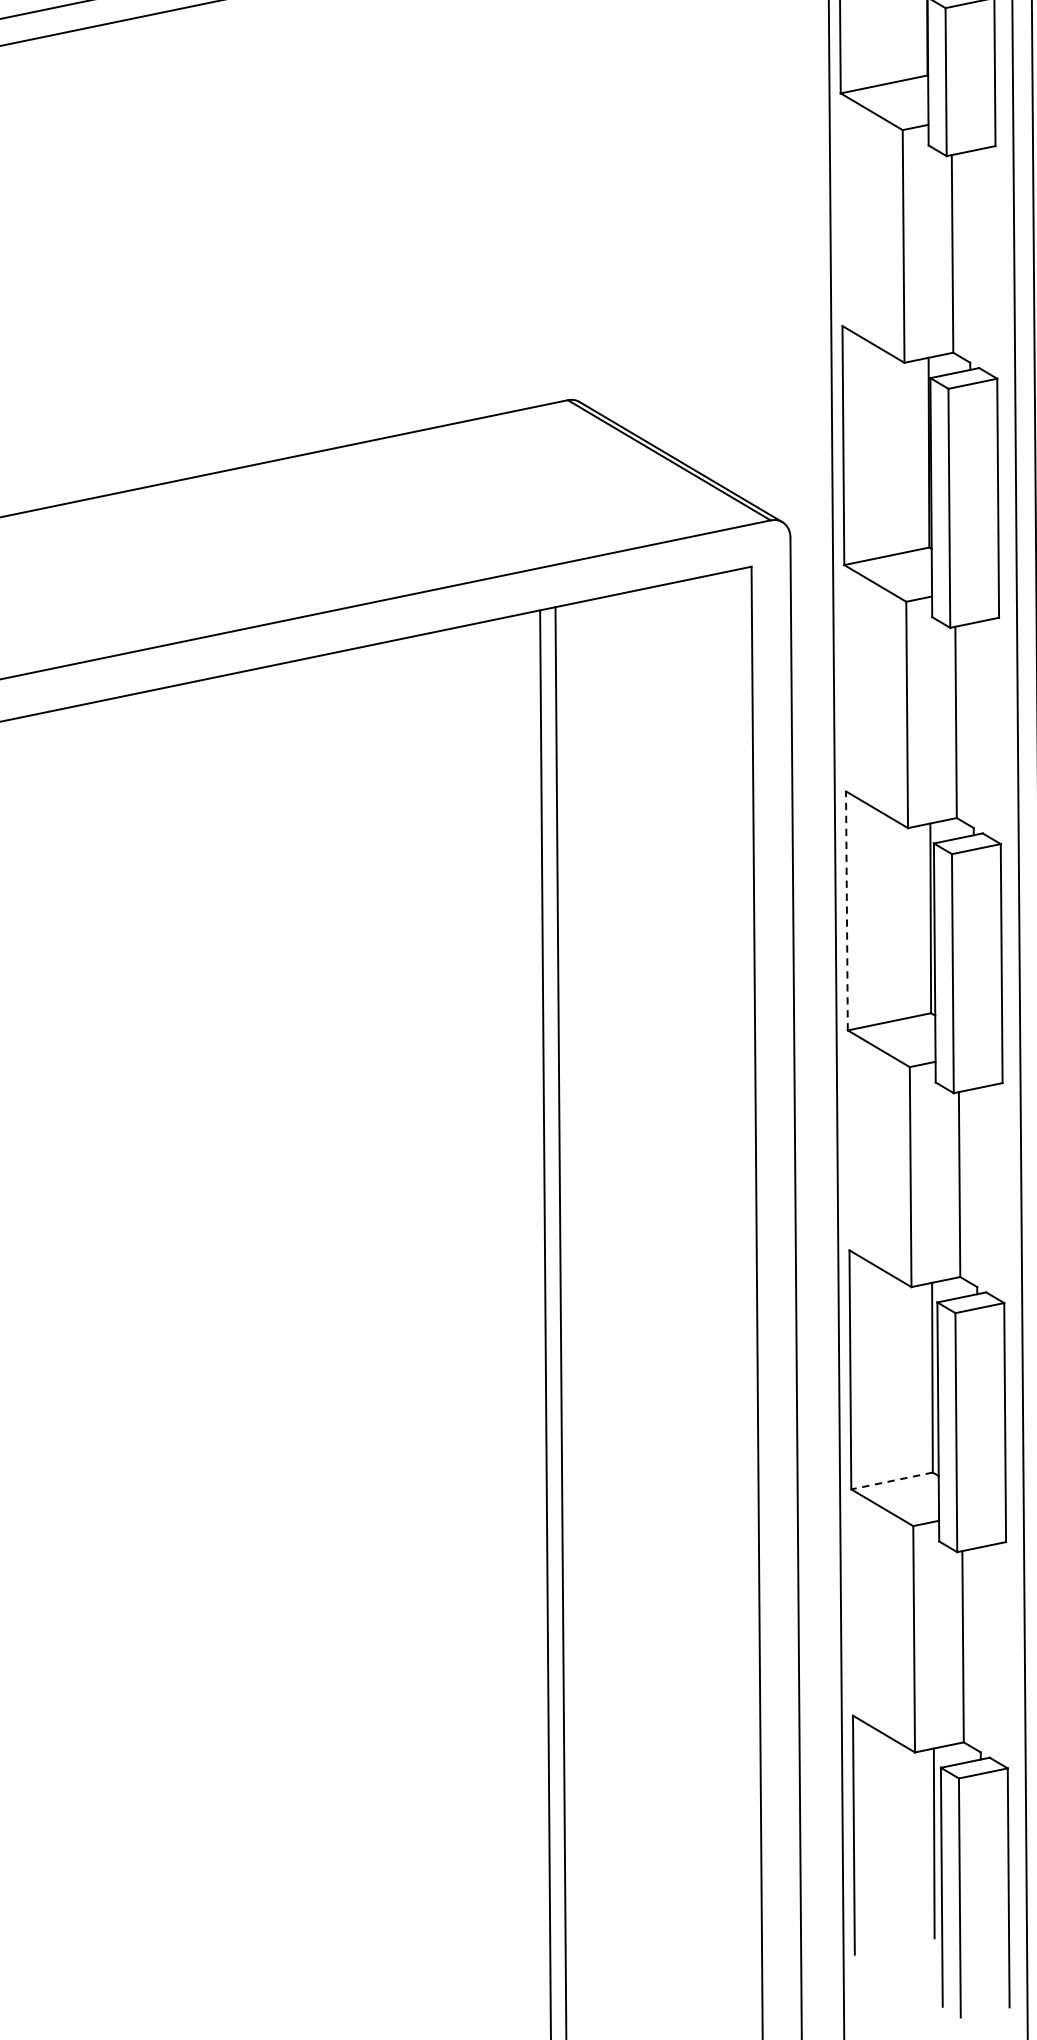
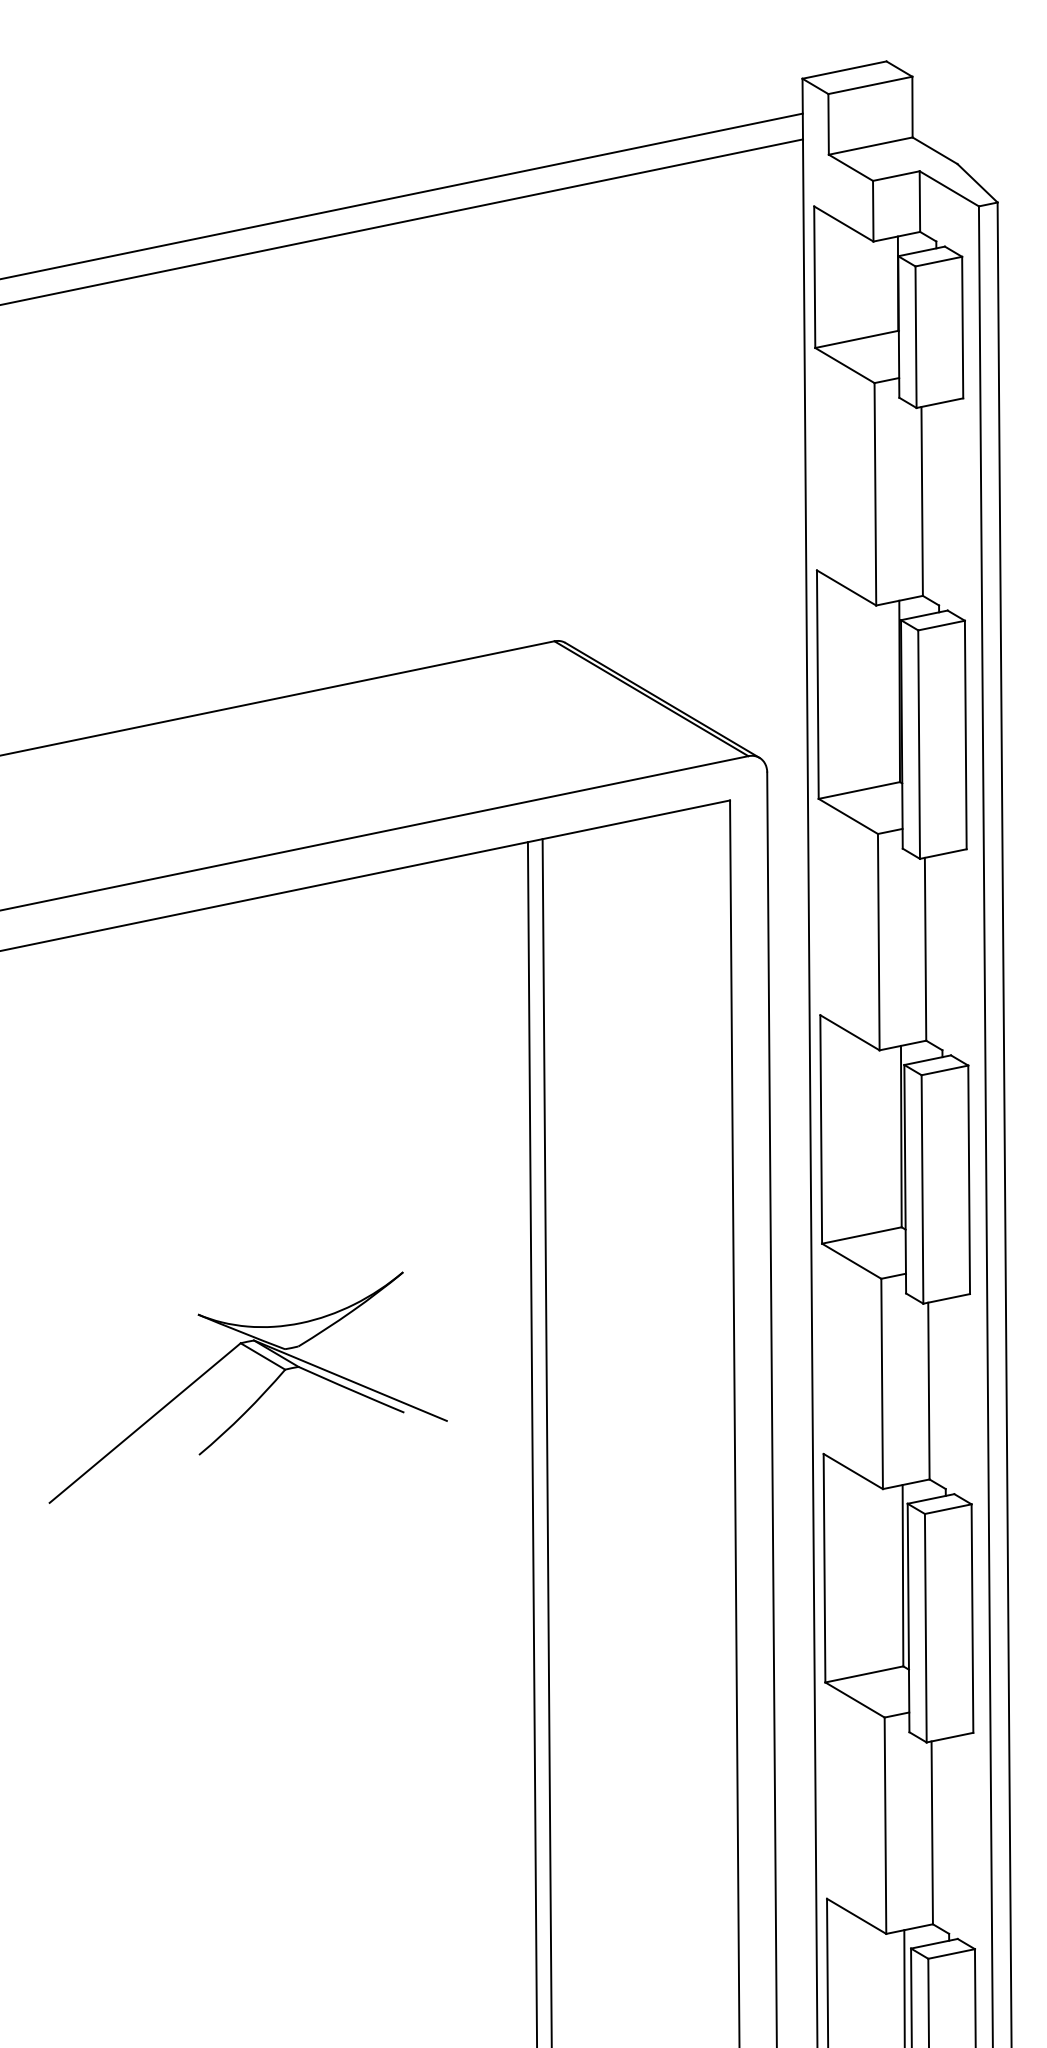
line: (847, 909) -> (821, 1128), dashed -> solid
part: (258, 1191) -> (258, 1397), added
line: (892, 1481) -> (864, 1674), dashed -> solid

